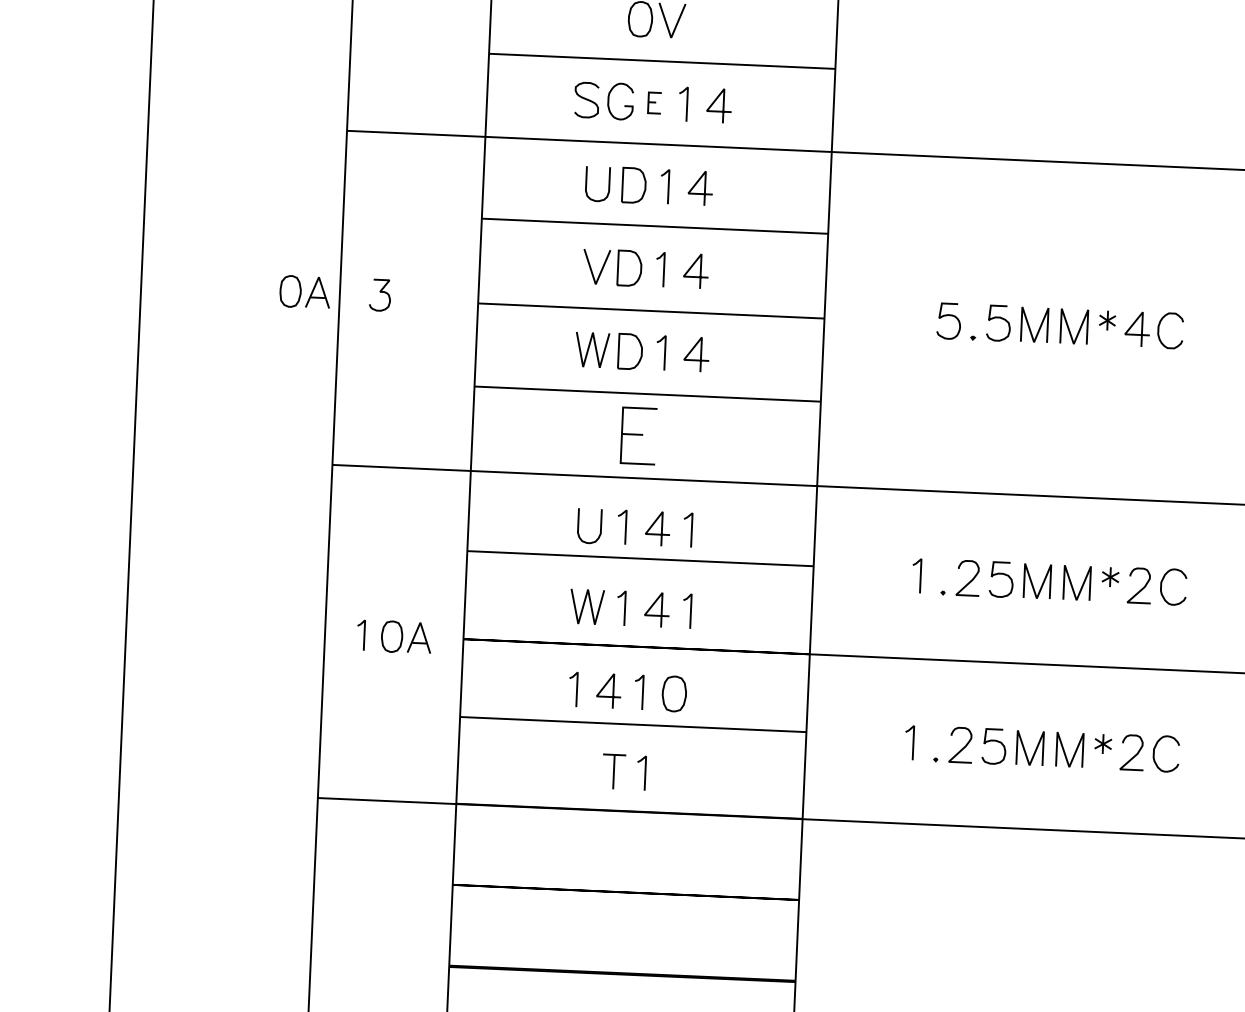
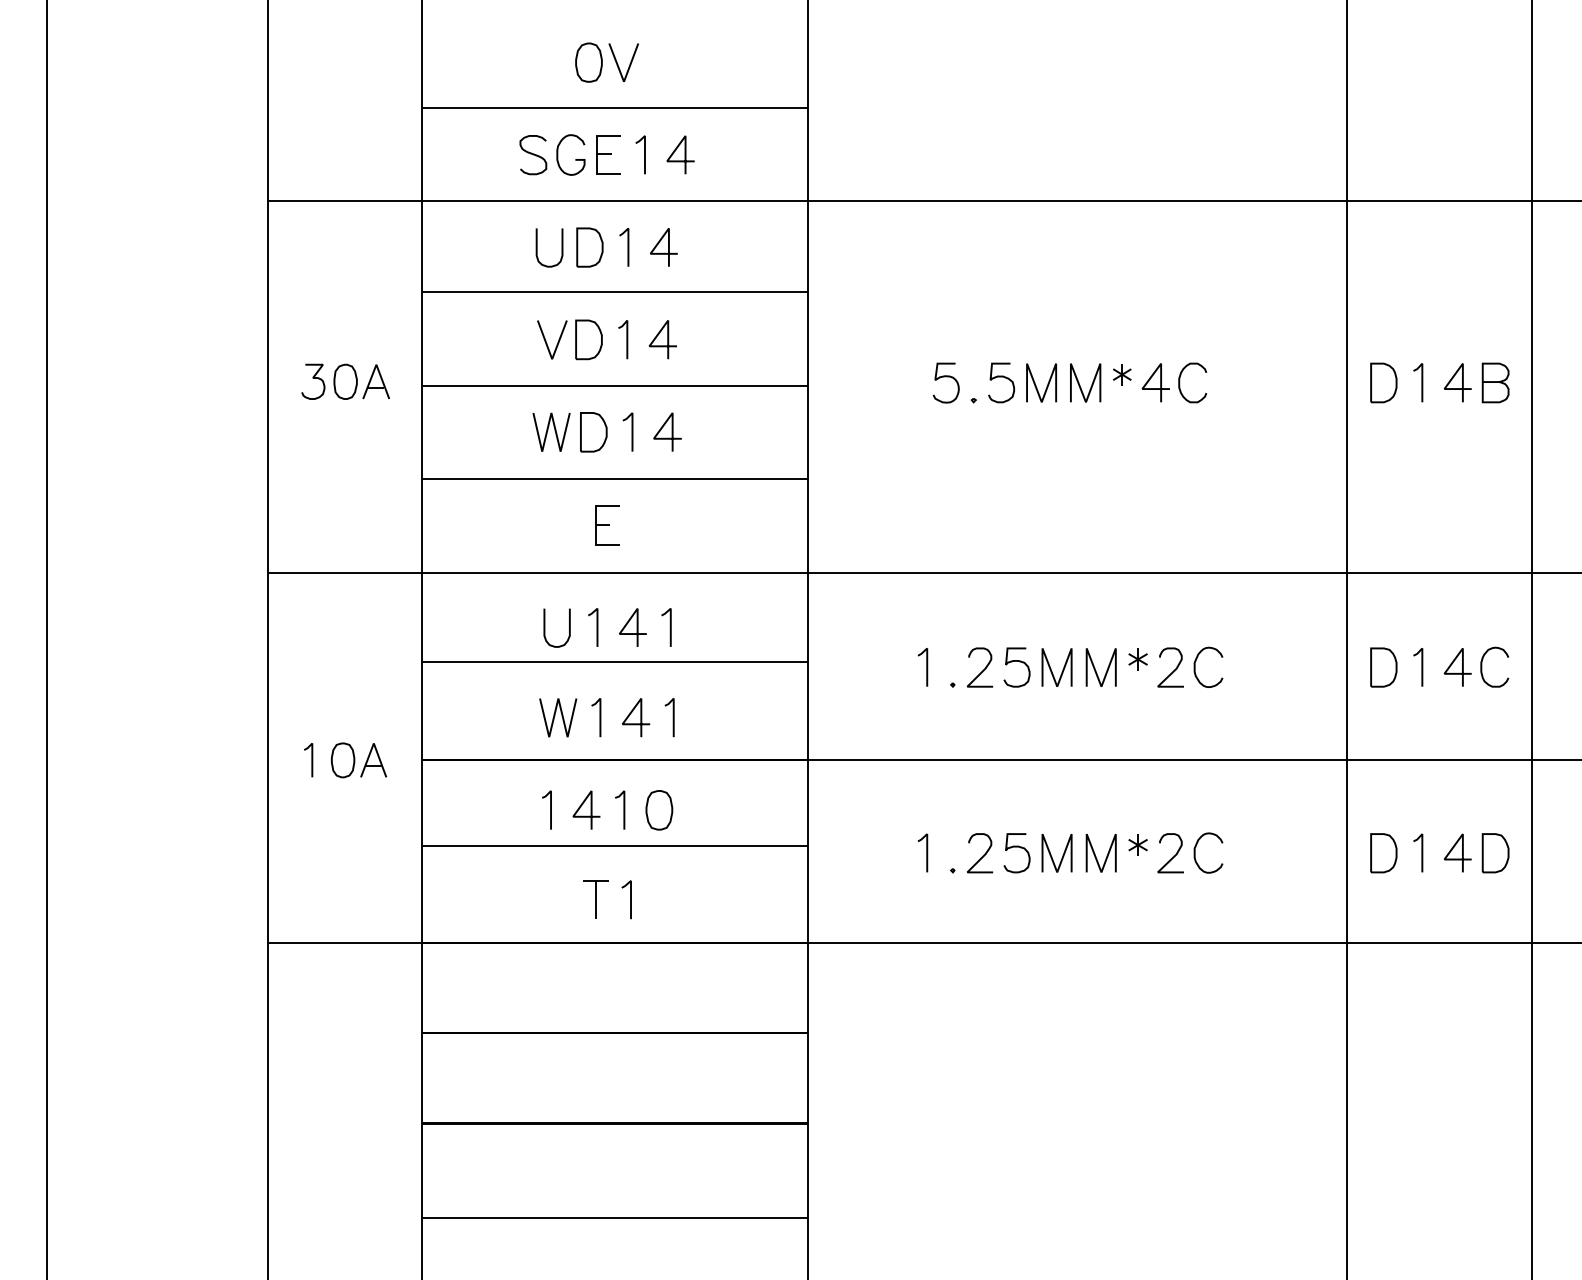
part: (654, 102) -> (608, 154), size x1.67
part: (304, 291) -> (361, 381), moved
part: (638, 435) -> (607, 525), size x0.62

